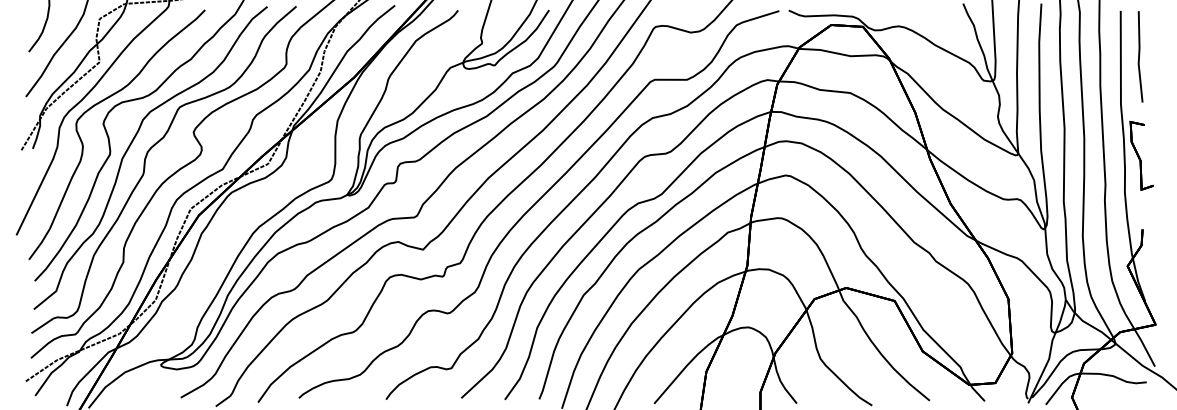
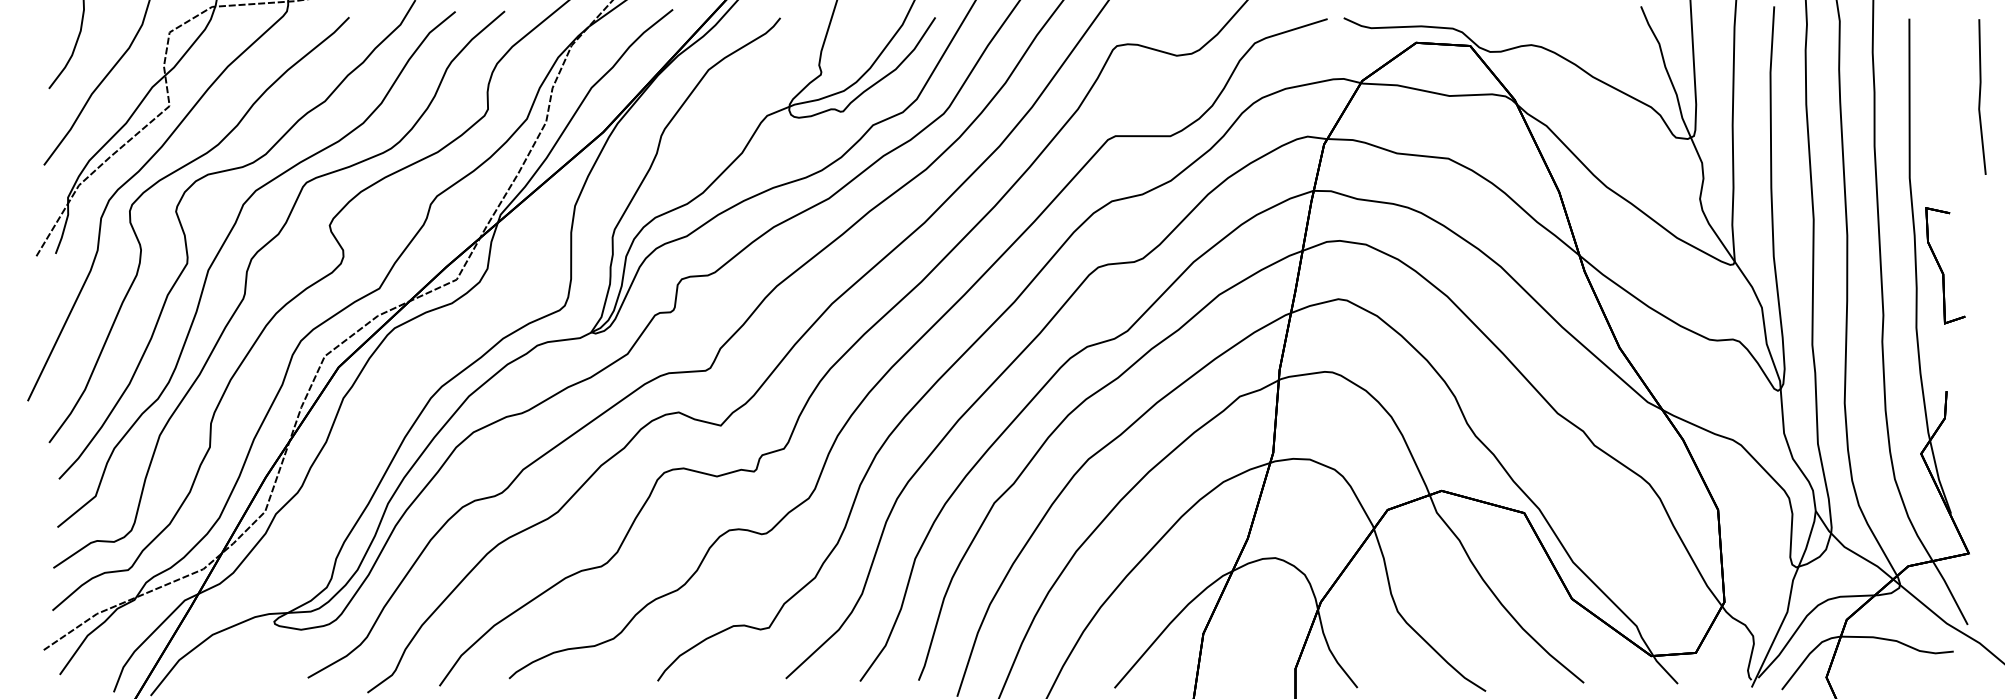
line: (1139, 56) -> (1980, 96), moved

